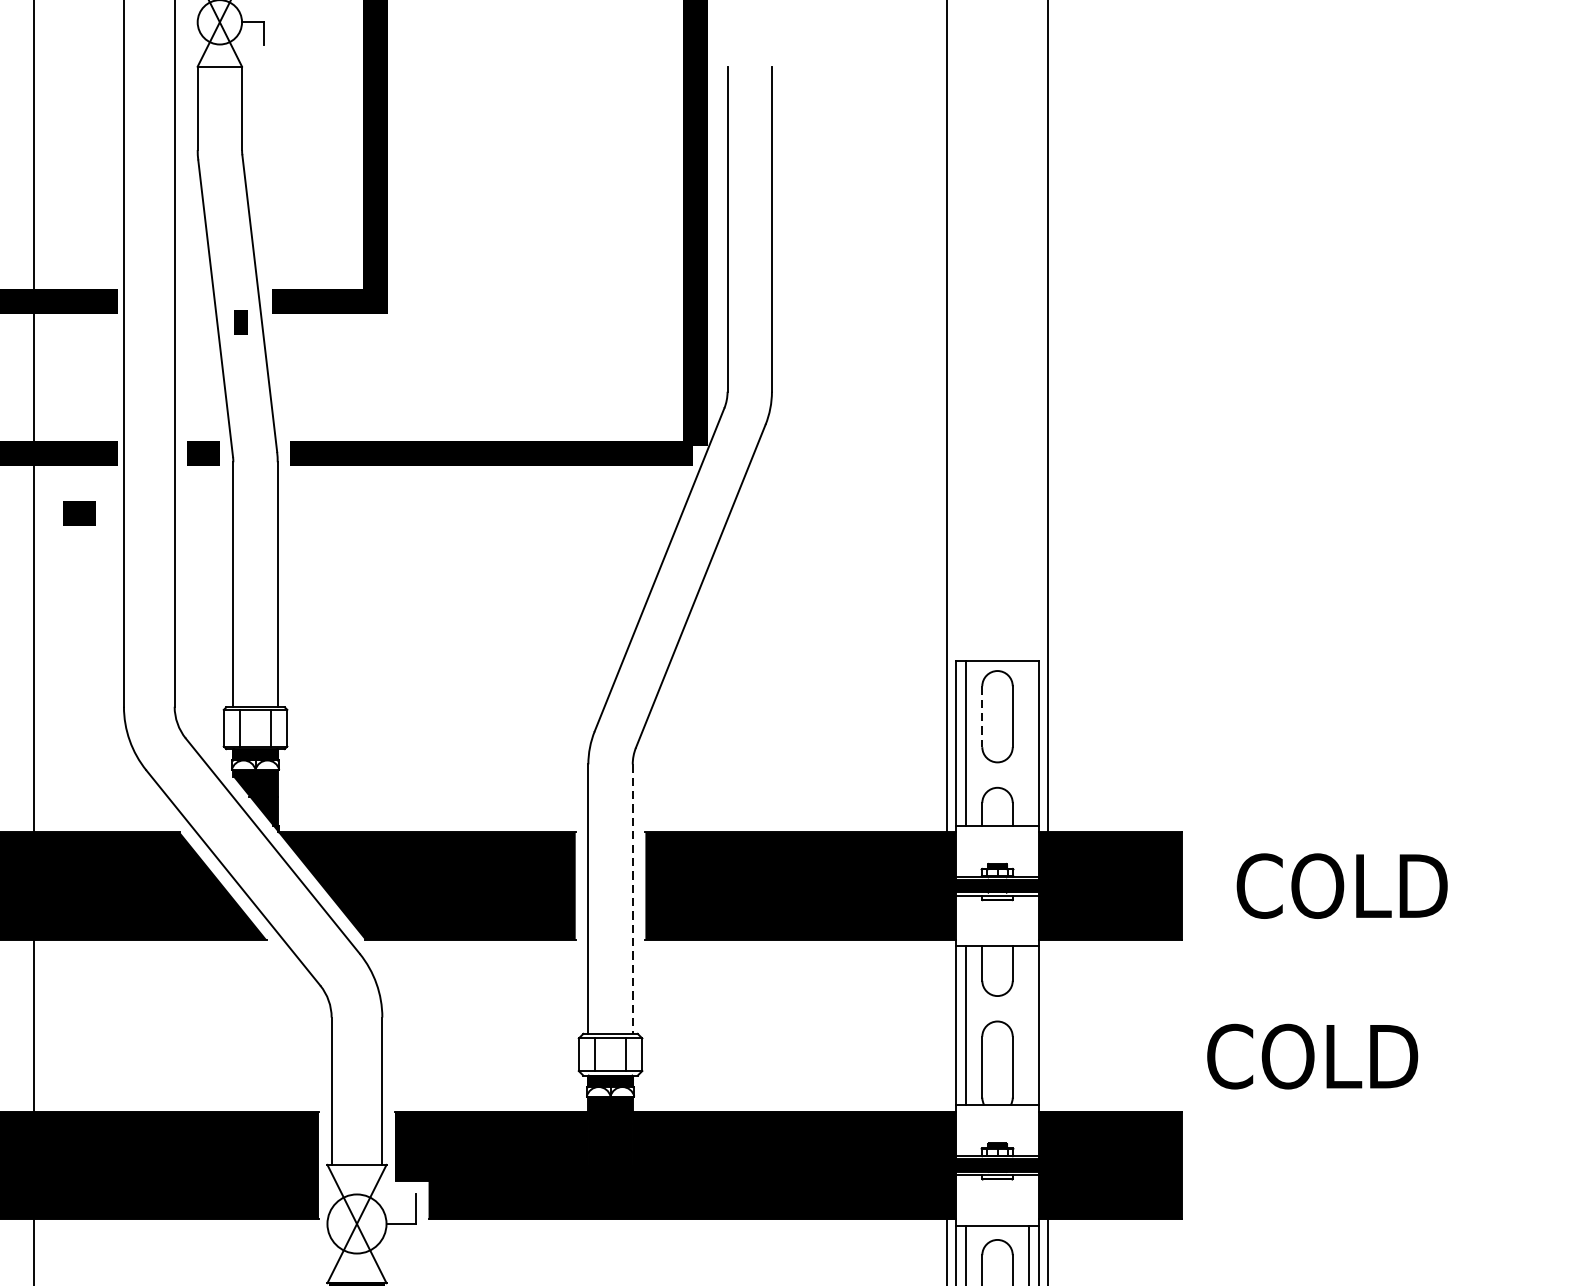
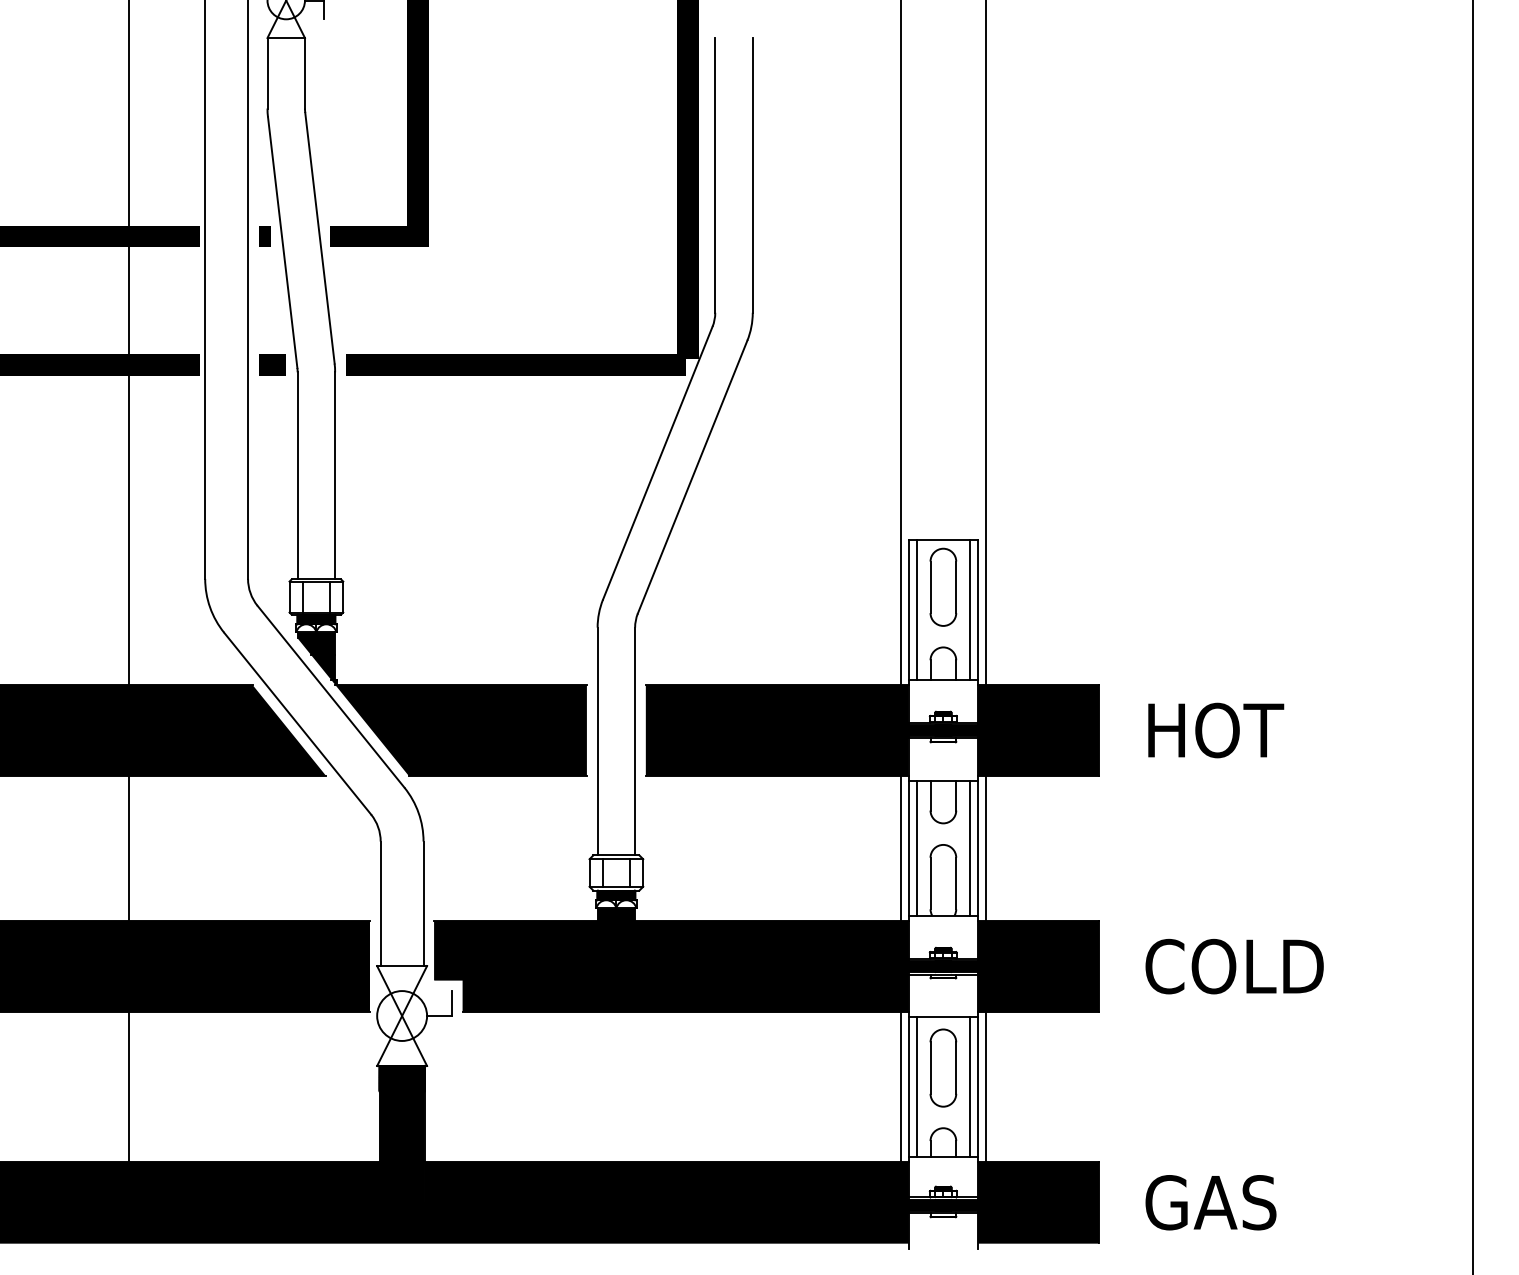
line: (240, 322) -> (264, 236), moved
line: (79, 513) -> (167, 415), removed
line: (982, 716) -> (930, 587), dashed -> solid
line: (1028, 742) -> (969, 609), added
text: (1342, 886) -> (1234, 730), COLD -> HOT
line: (633, 899) -> (635, 741), dashed -> solid
line: (946, 1025) -> (900, 848), added
line: (1028, 1025) -> (969, 848), added
line: (1048, 1025) -> (986, 848), added
text: (1312, 1056) -> (1234, 966), moved

